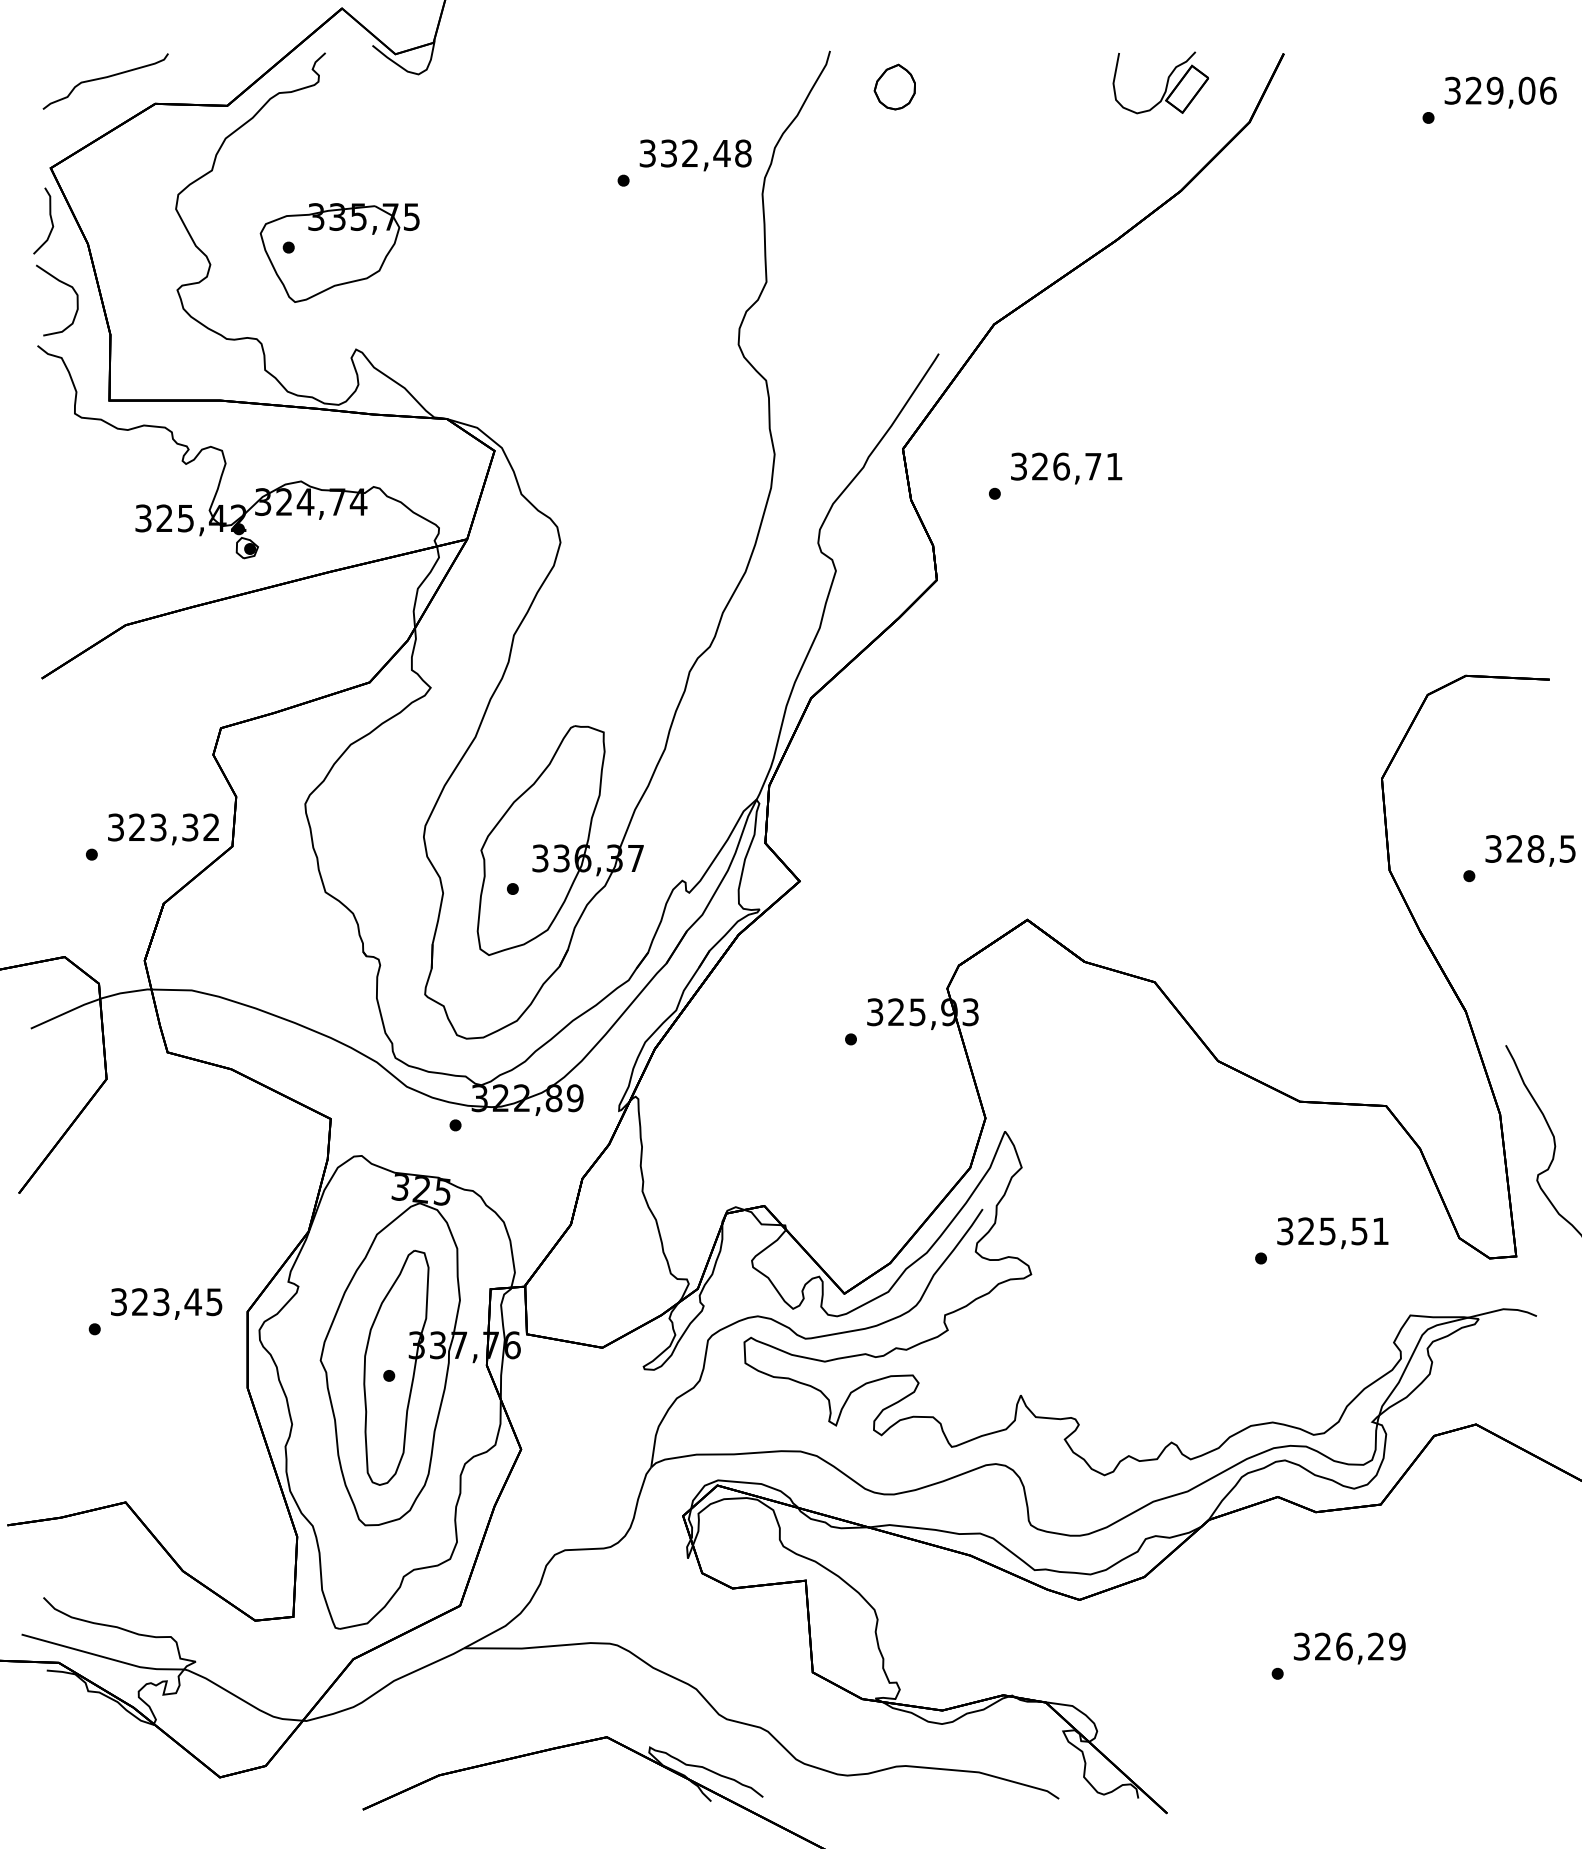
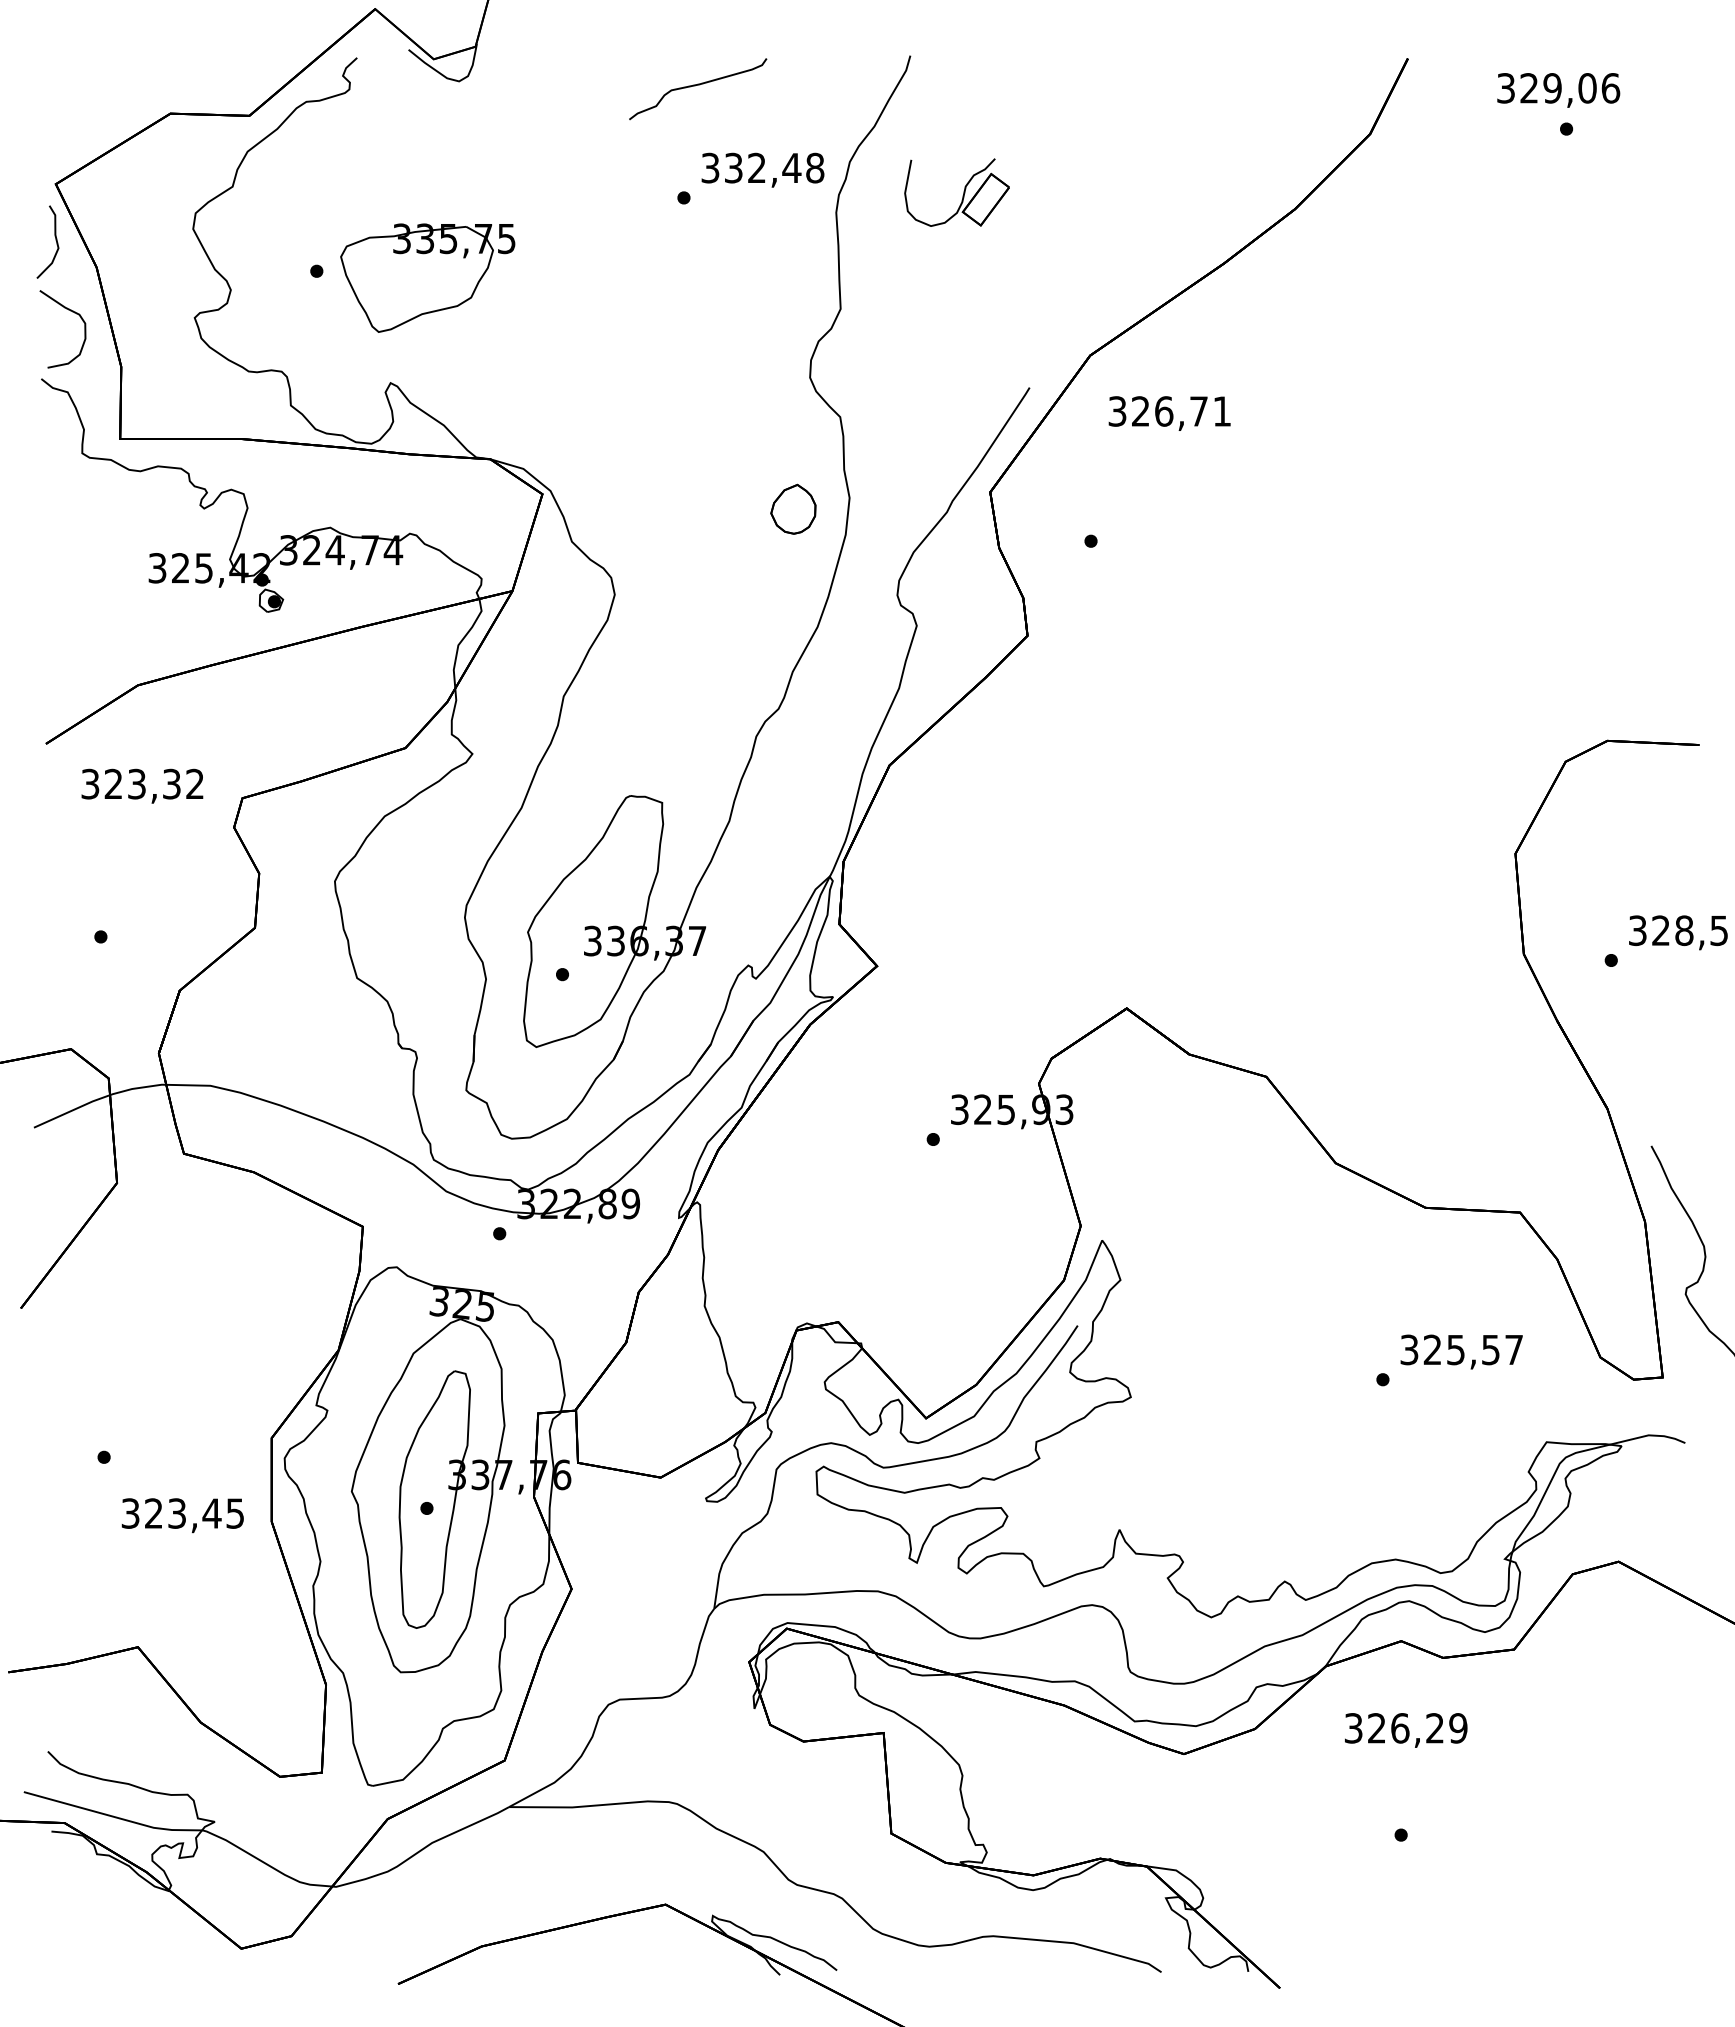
curve: (106, 78) -> (698, 85), moved
part: (1165, 85) -> (962, 195), moved
part: (894, 86) -> (793, 508), moved
text: (1500, 92) -> (1558, 90), moved
part: (339, 252) -> (427, 277), moved
text: (1066, 468) -> (1169, 413), moved
text: (163, 828) -> (142, 785), moved
text: (1380, 1230) -> (1513, 1349), 325,51 -> 325,57
text: (166, 1303) -> (182, 1515), moved
text: (1350, 1648) -> (1406, 1730), moved

